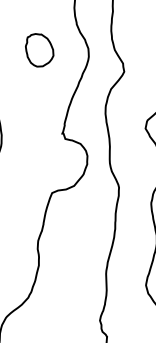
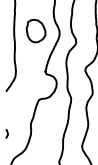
part: (38, 49) -> (35, 30), size x1.43

